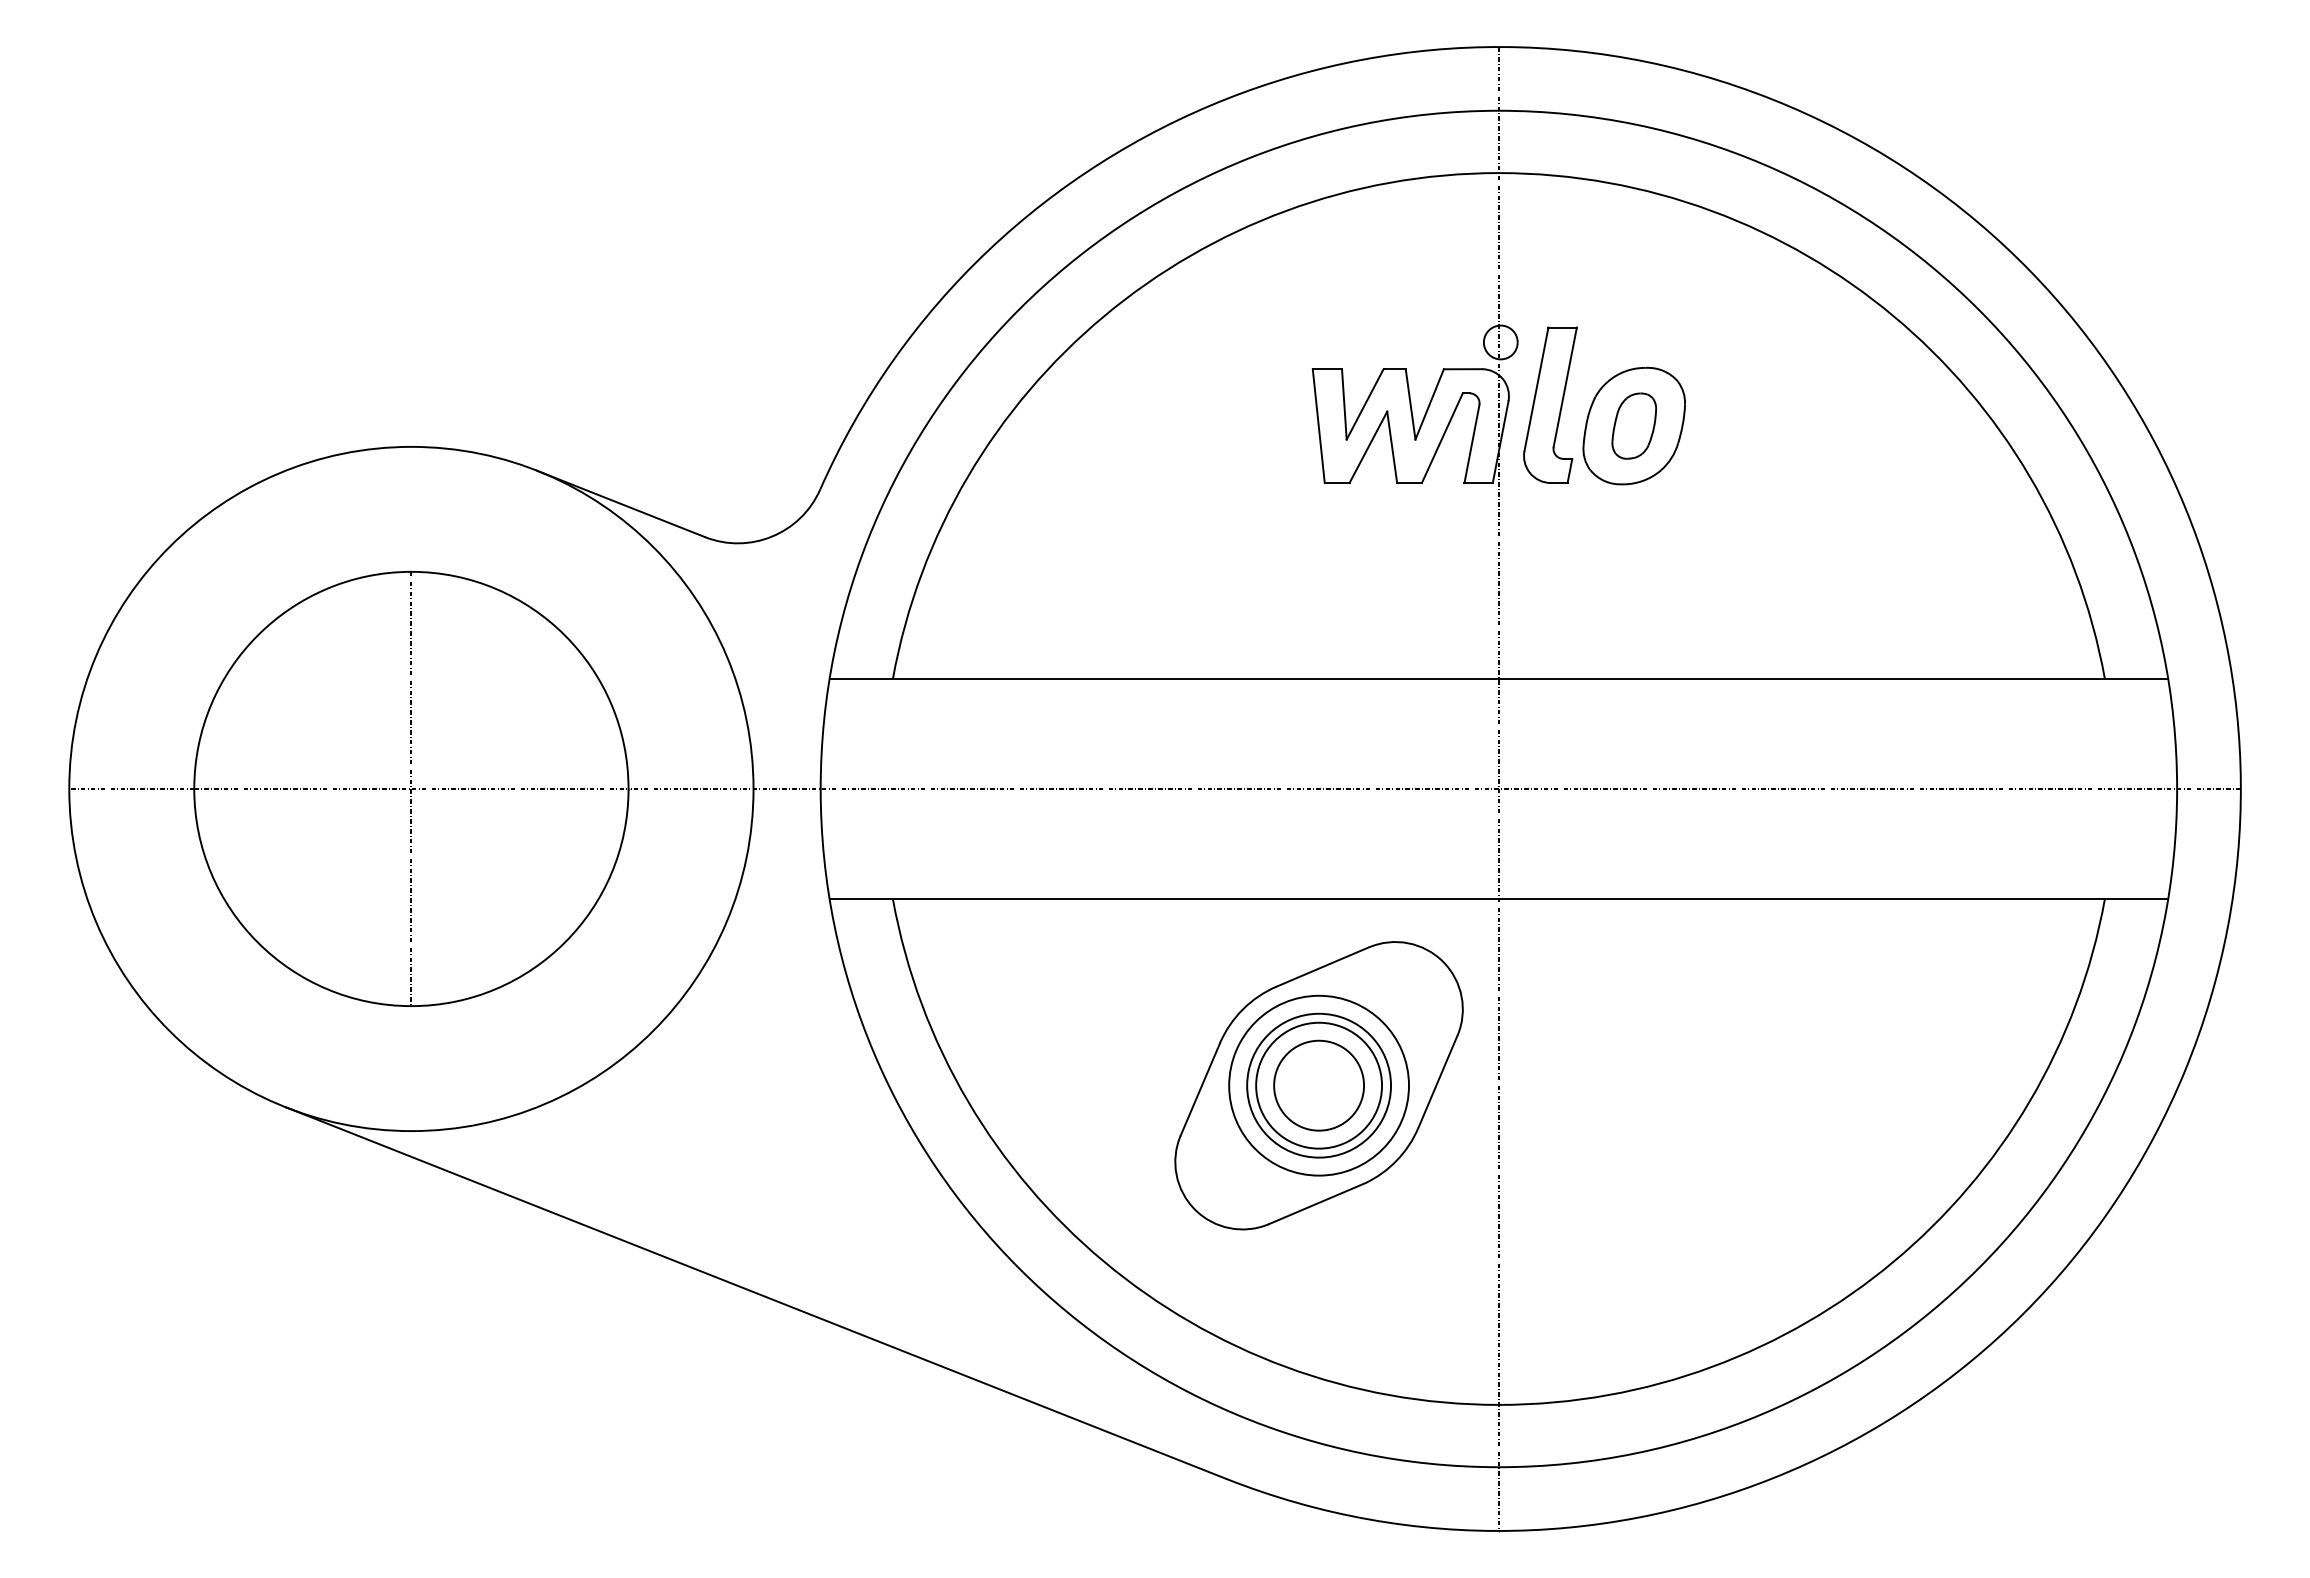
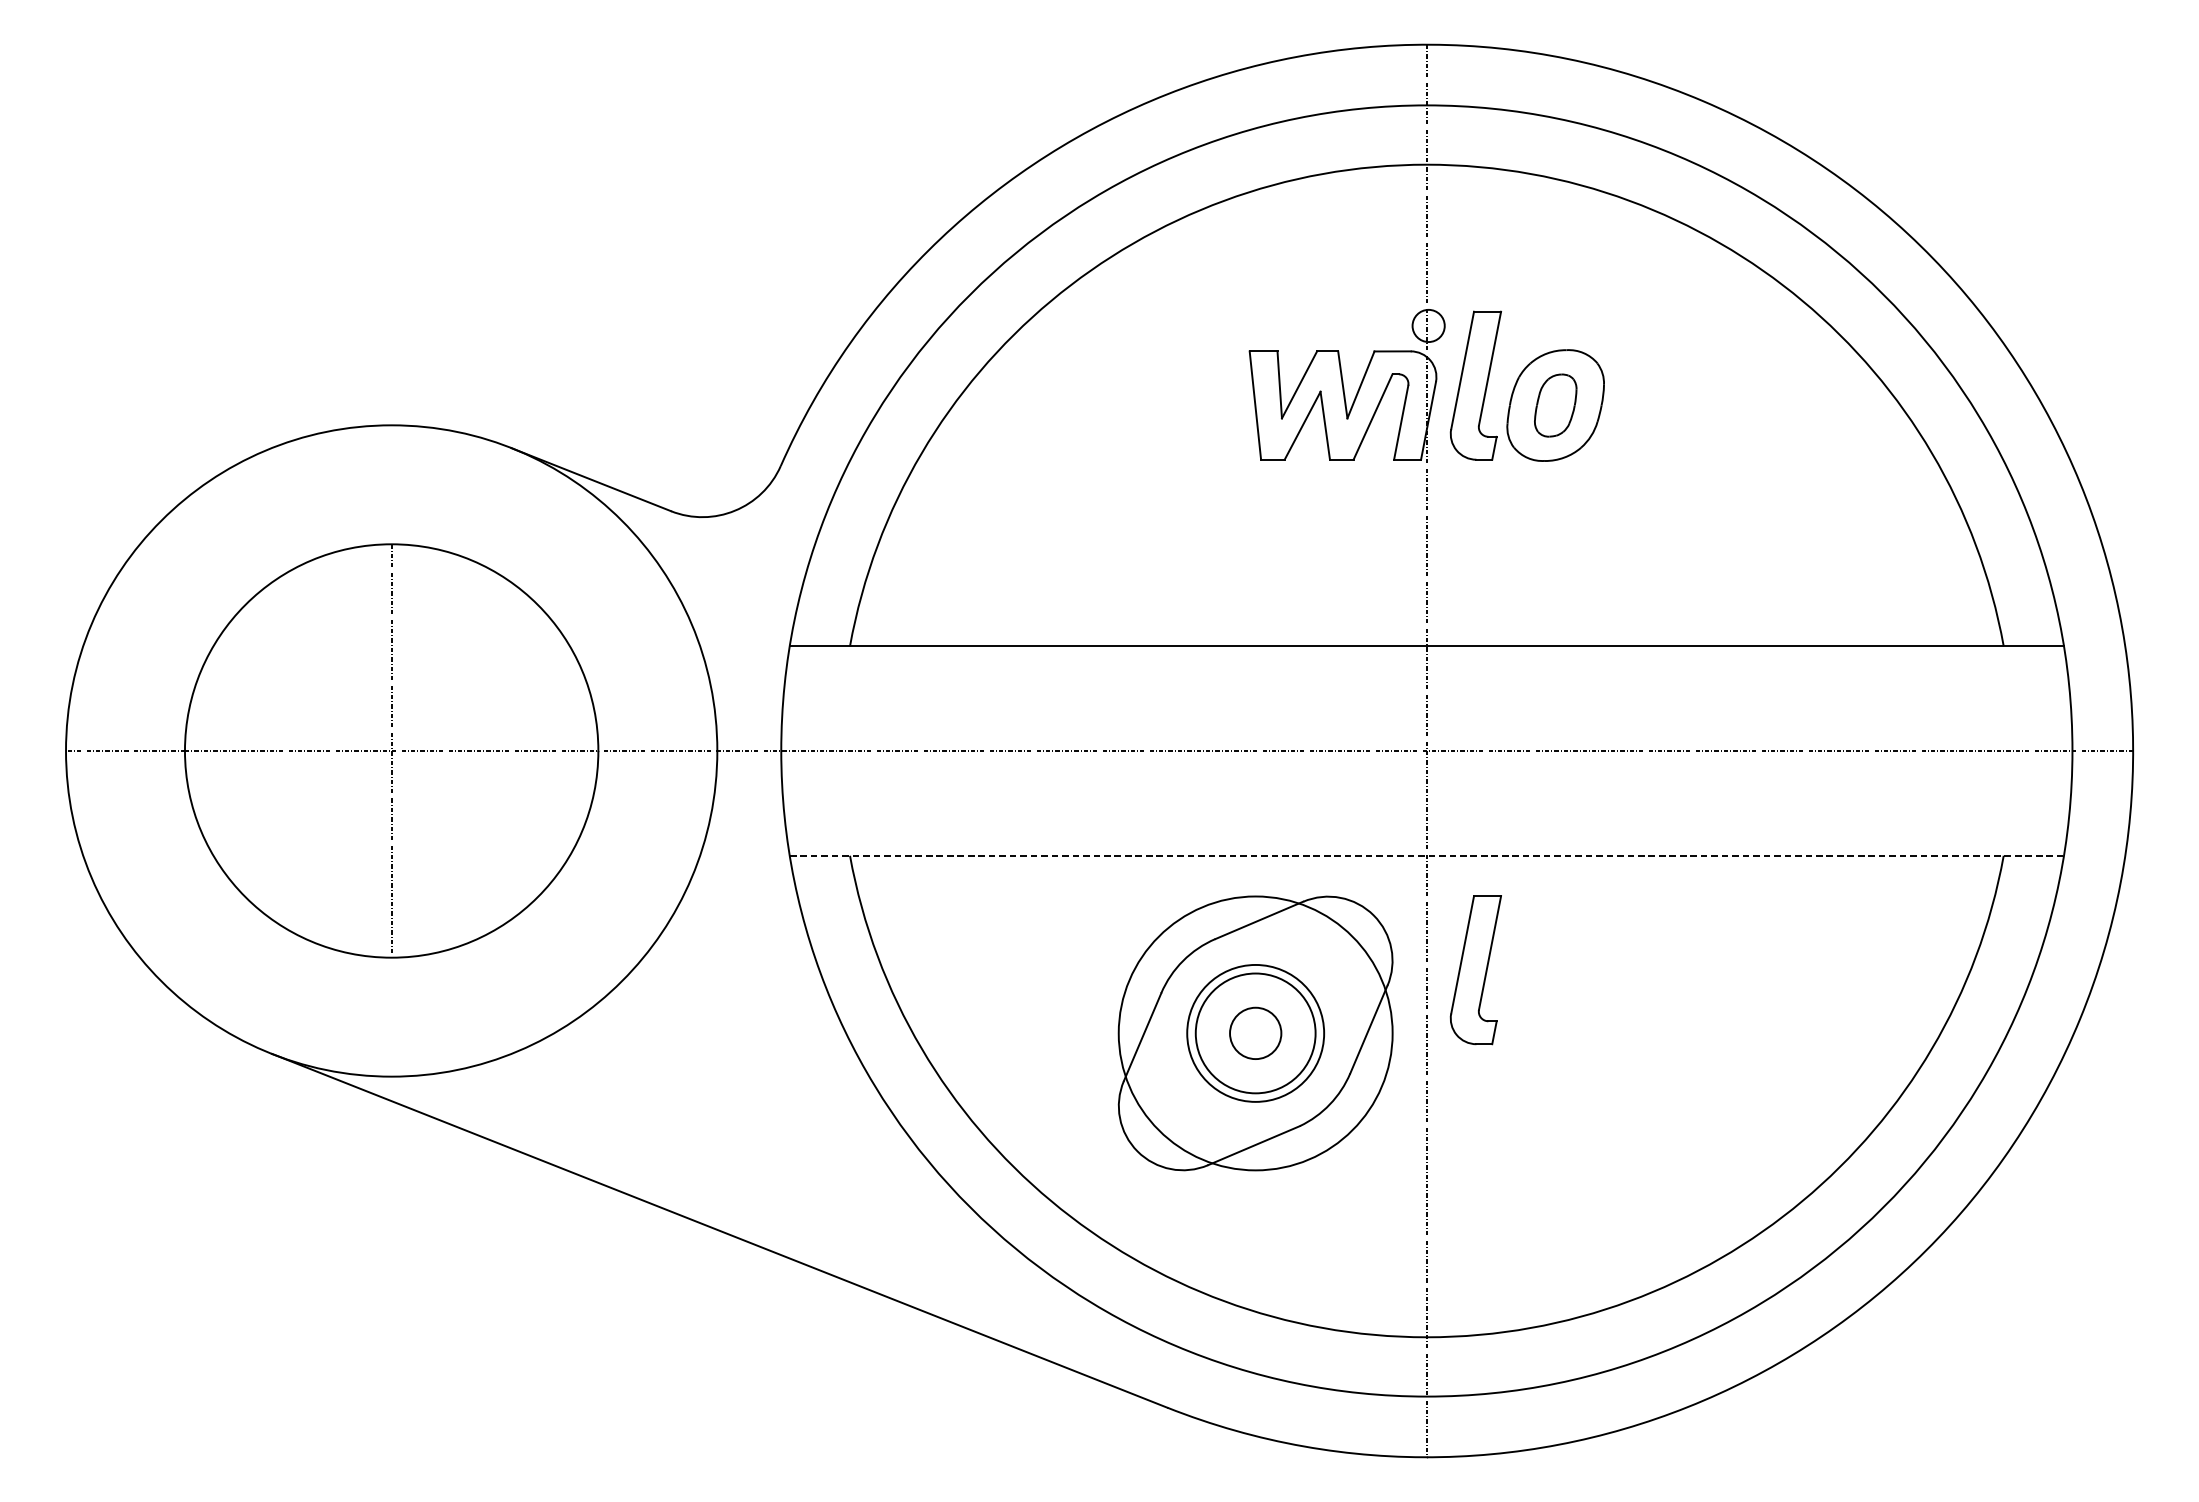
line: (1499, 899) -> (1427, 856), solid -> dashed
part: (1550, 1018) -> (1475, 969), added
circle: (1319, 1085) -> (1256, 1033), size x0.6
circle: (1319, 1085) -> (1256, 1033), size x1.6

